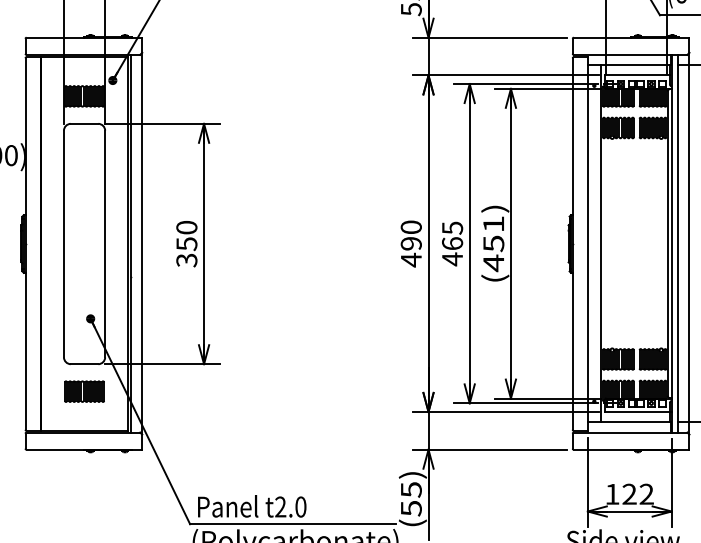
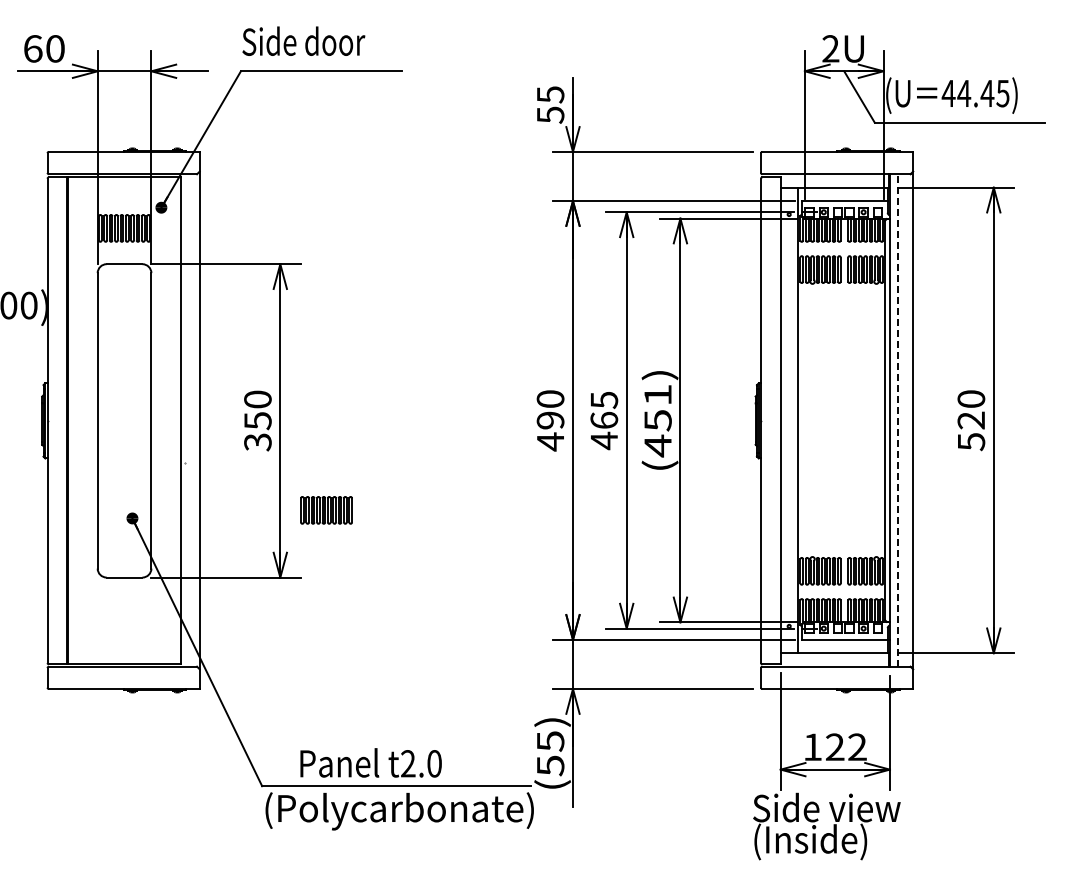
line: (677, 242) -> (897, 419), solid -> dashed
line: (130, 243) -> (184, 420), removed
part: (84, 391) -> (326, 510), moved
text: (251, 506) -> (370, 762), moved

